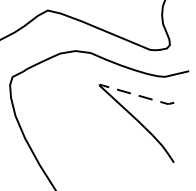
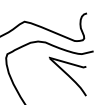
line: (135, 93) -> (67, 62), dashed -> solid

